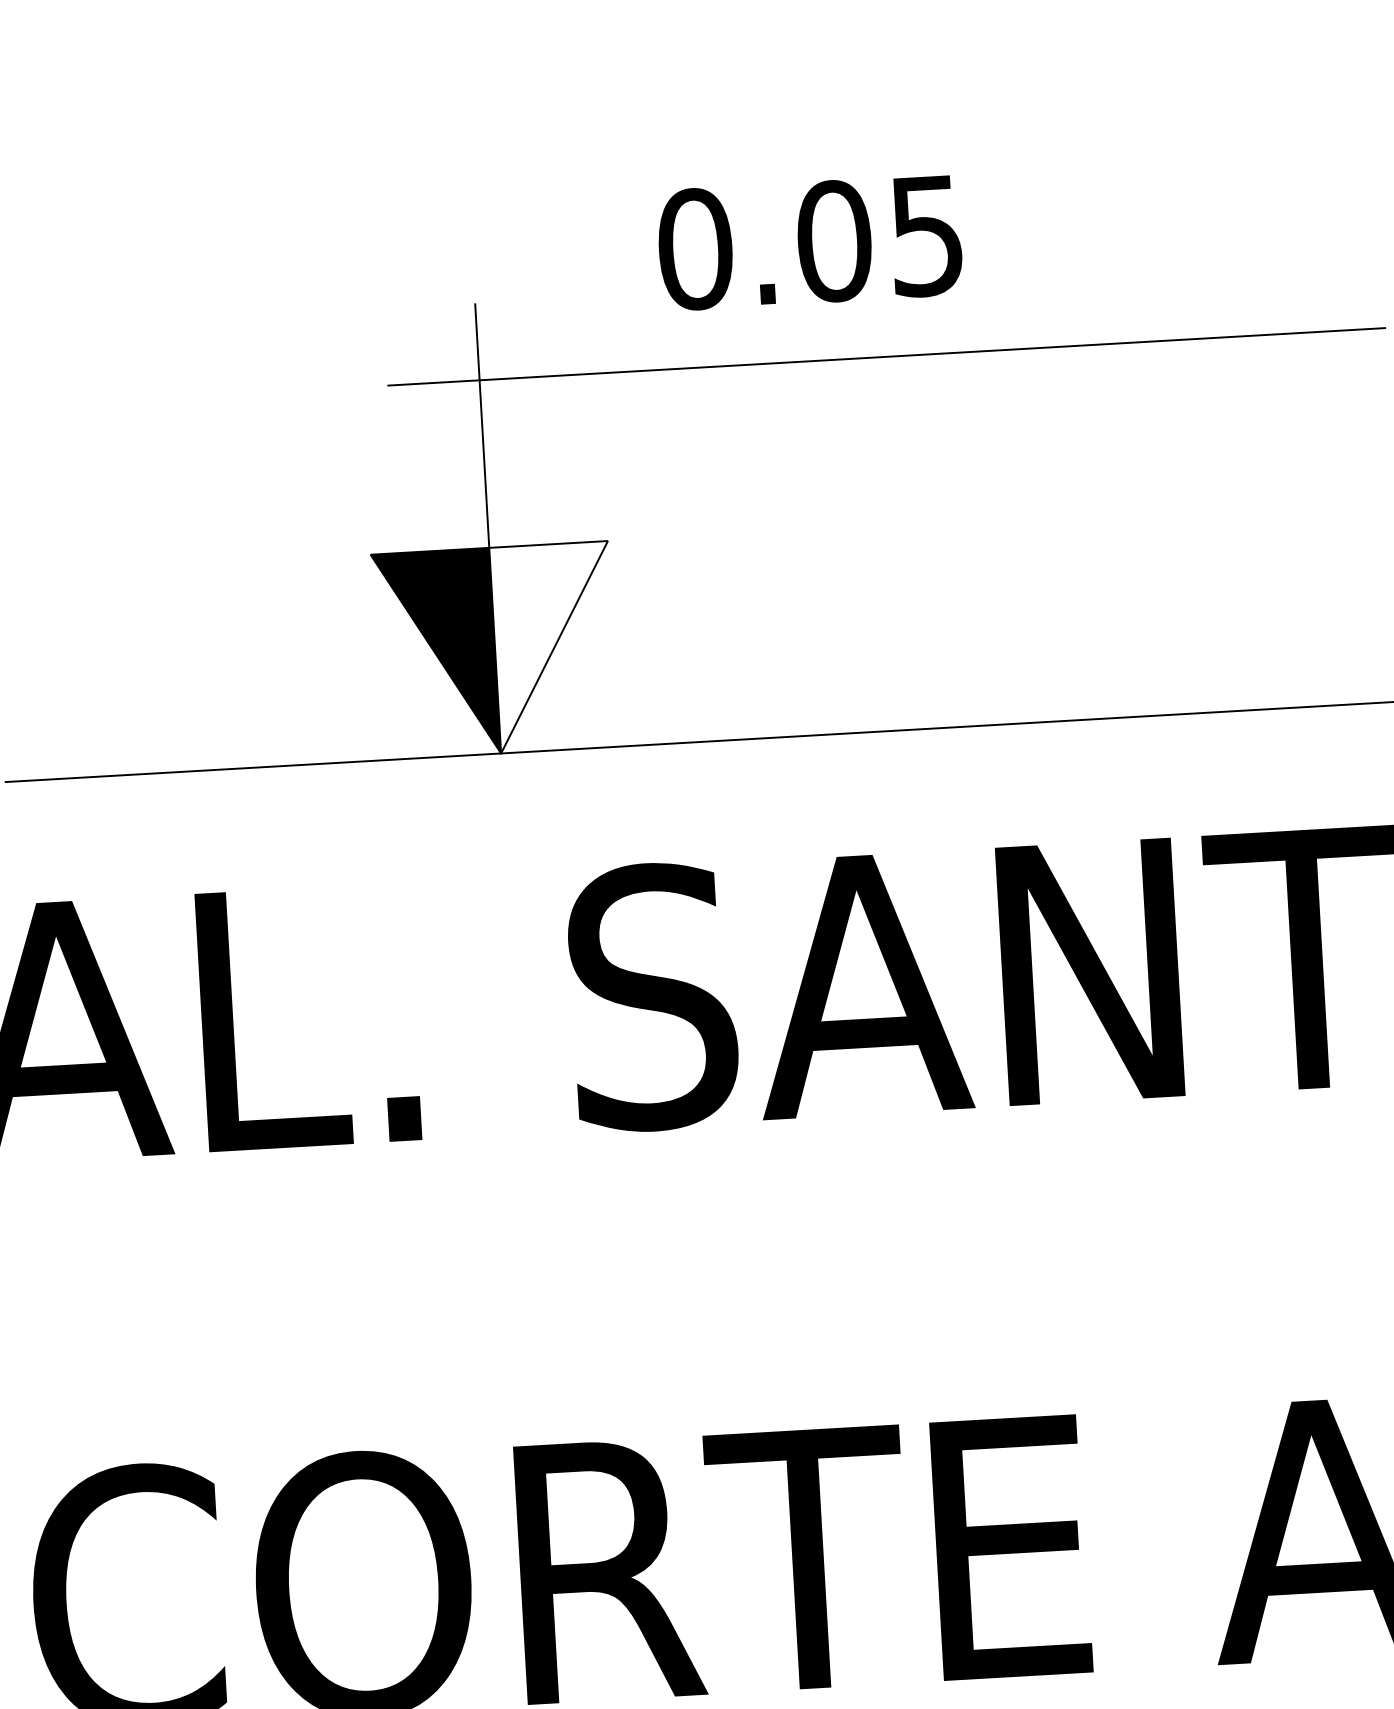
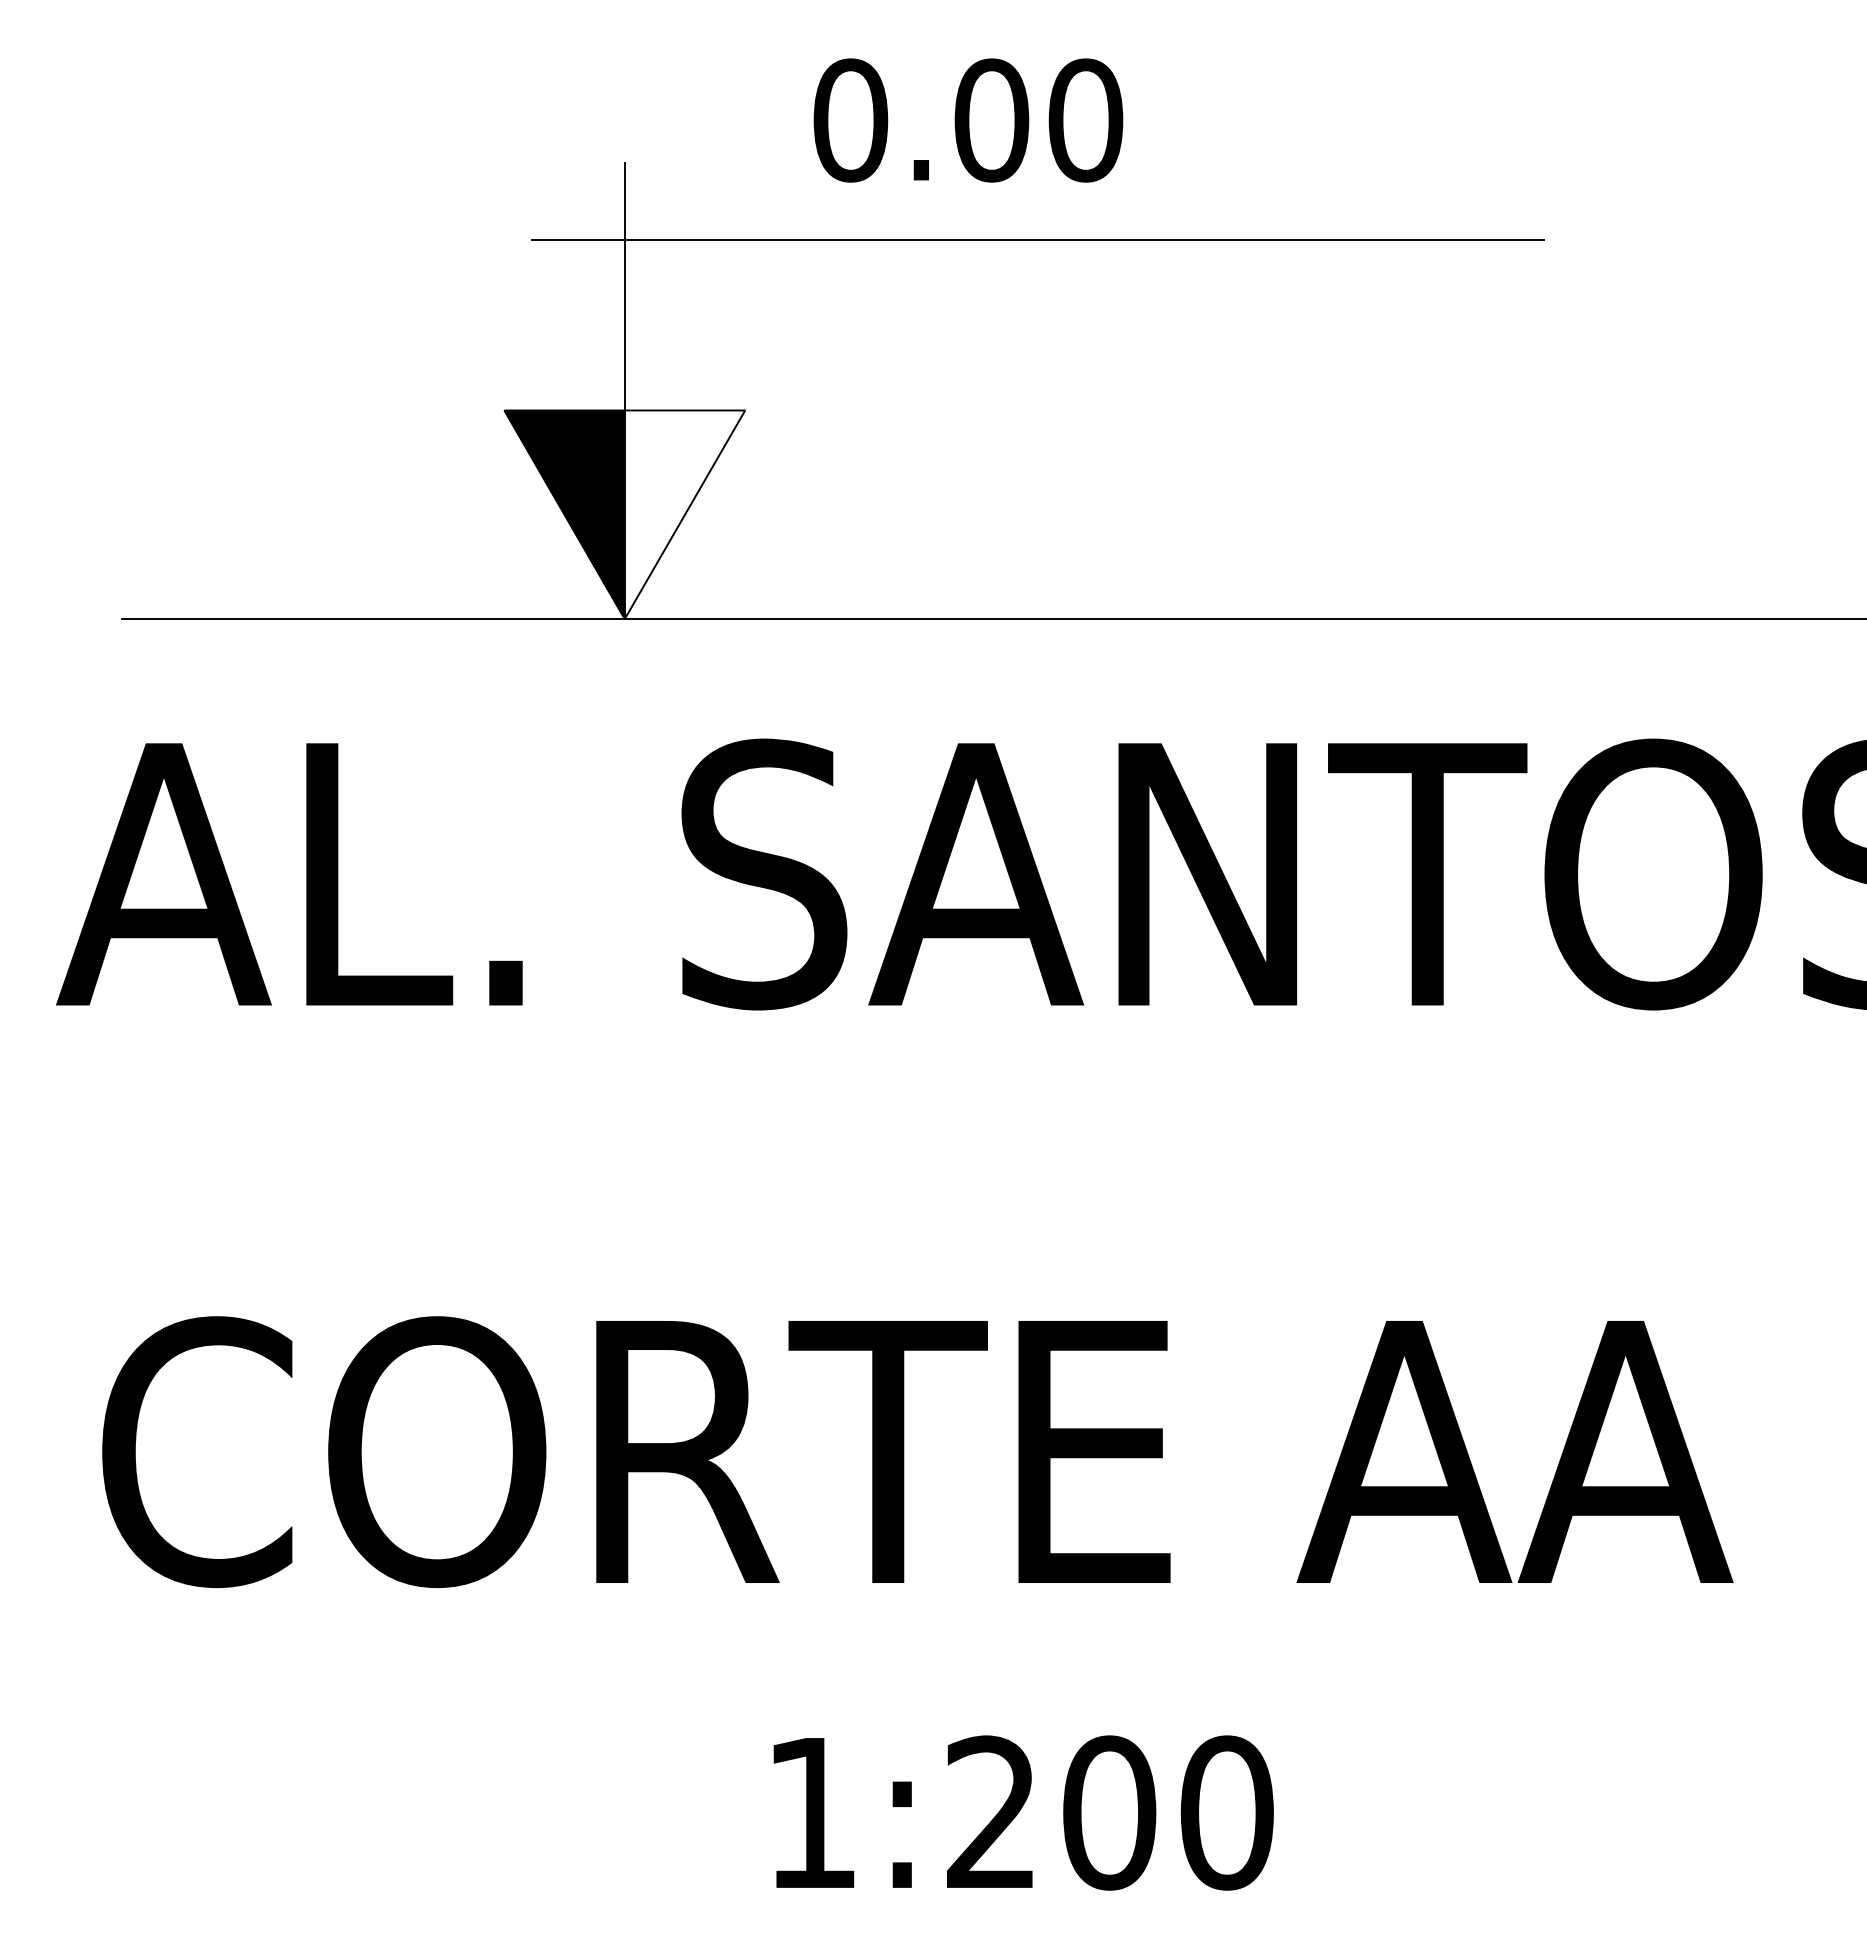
text: (926, 235) -> (1085, 120), 0.05 -> 0.00

